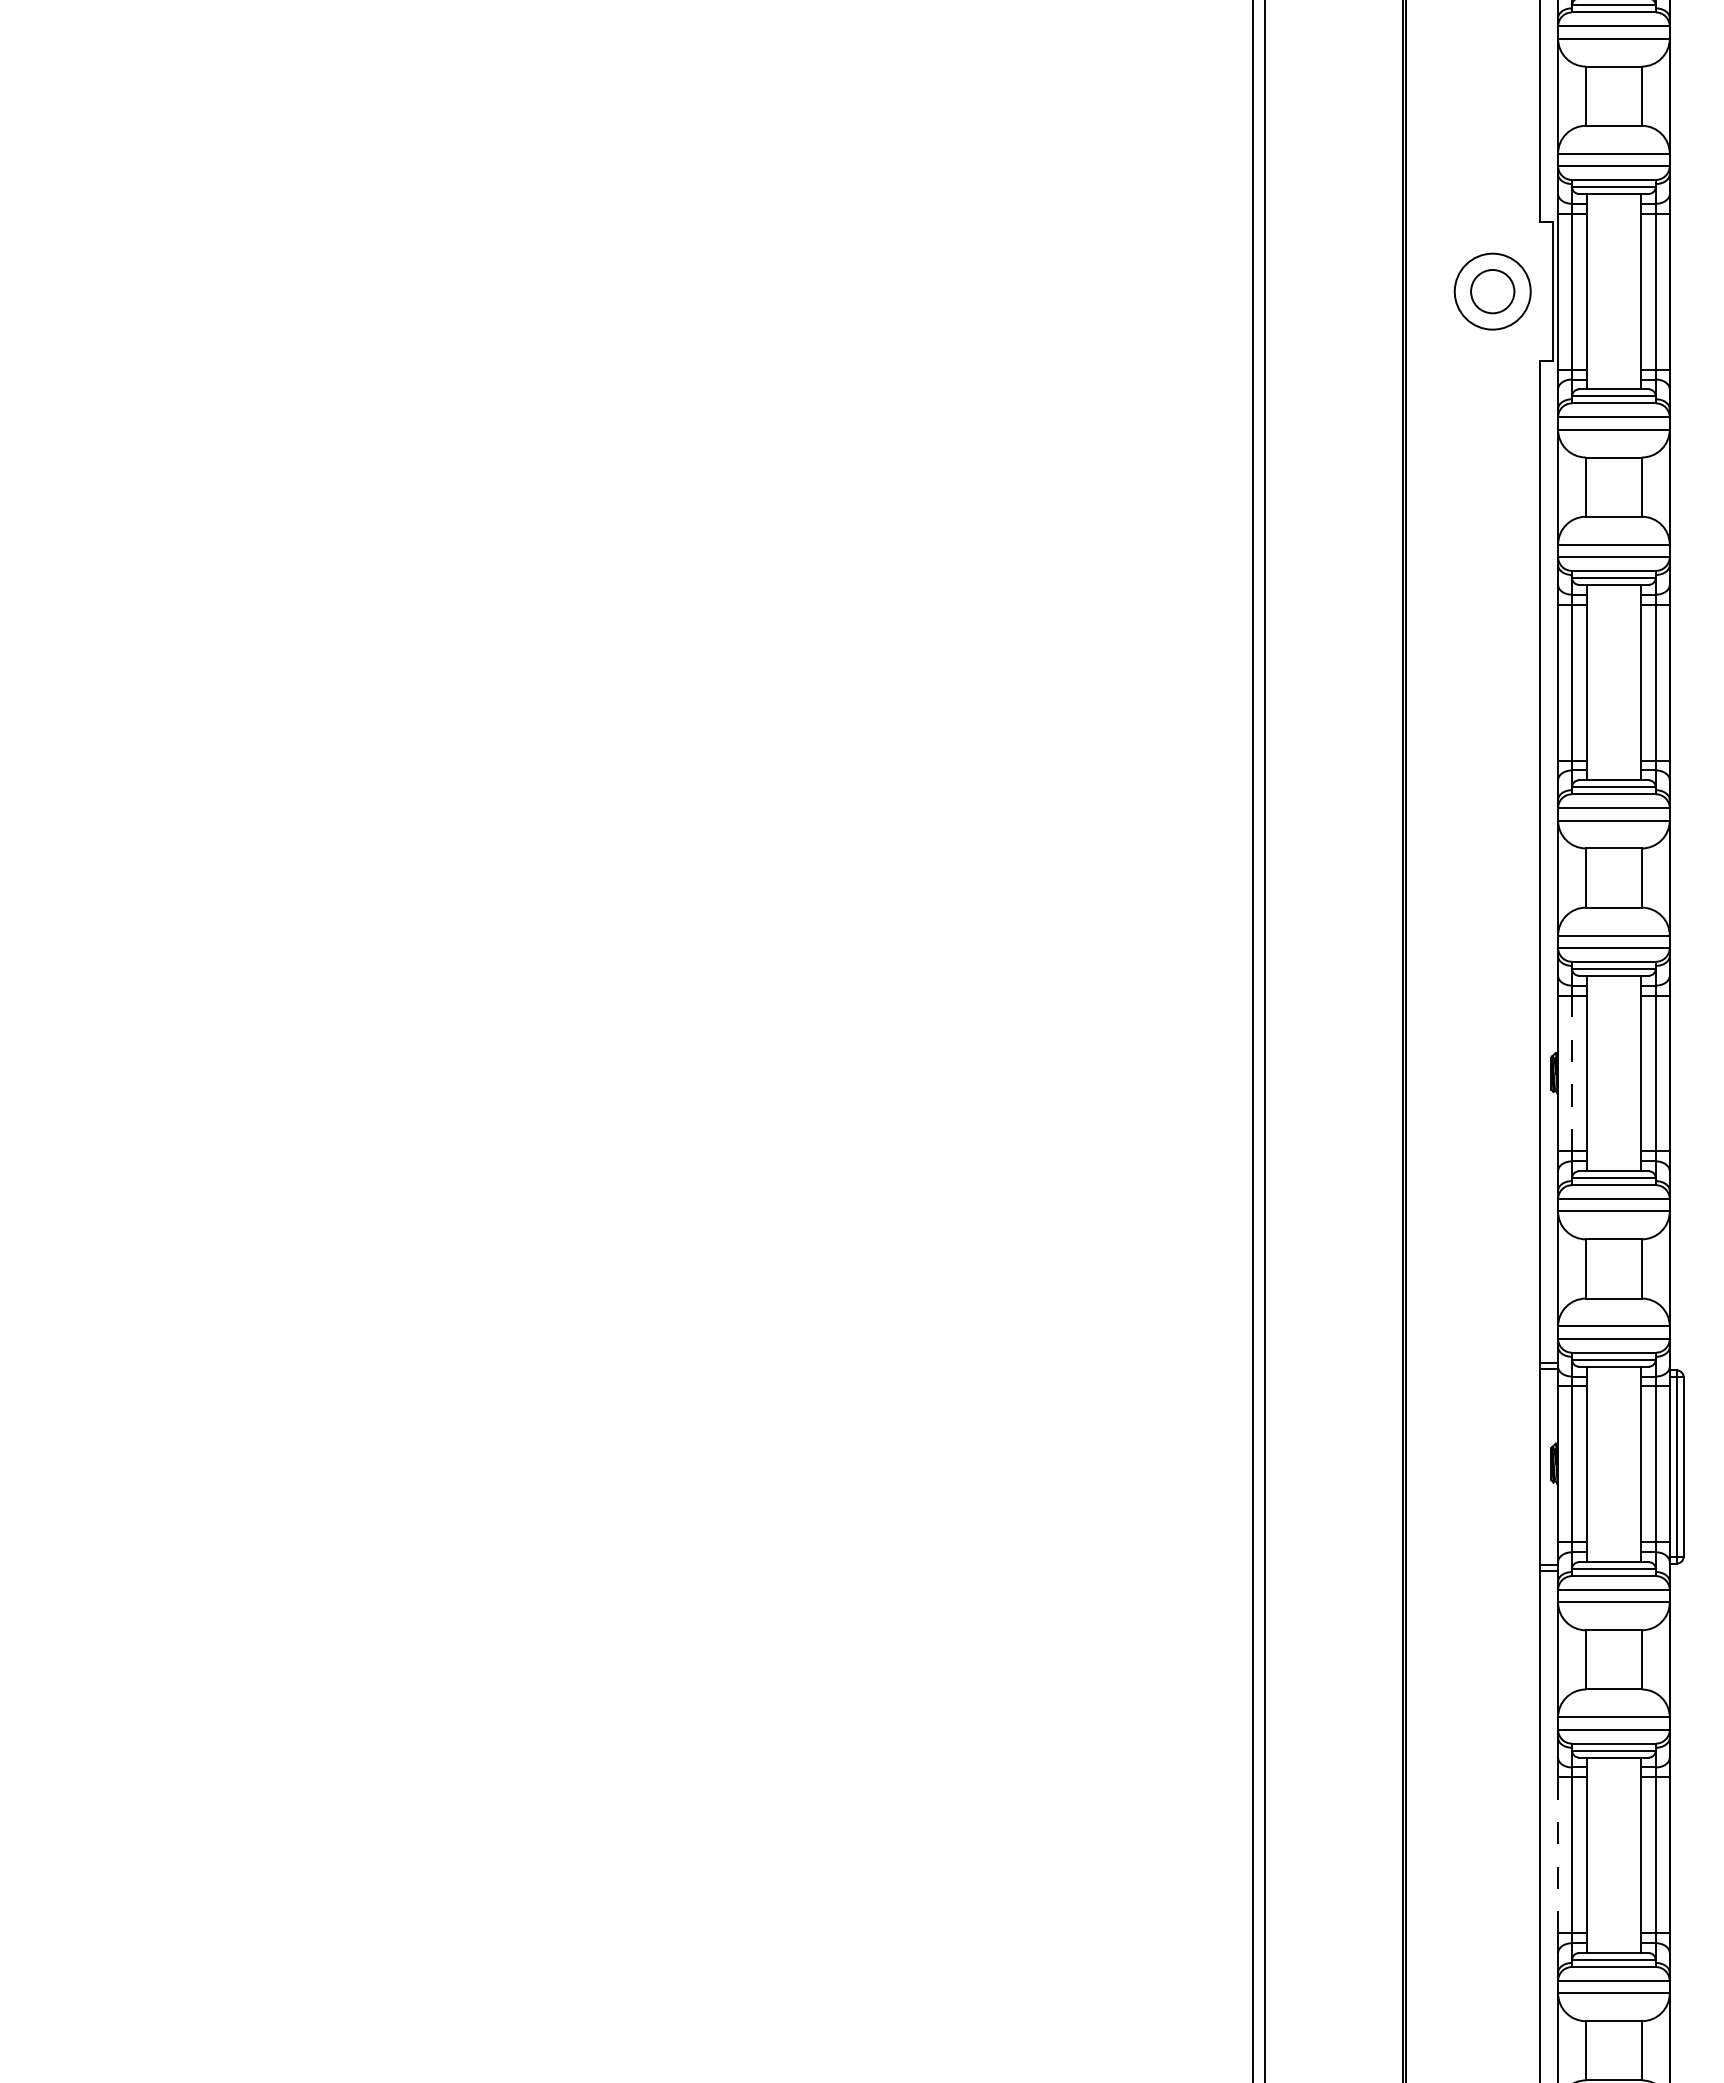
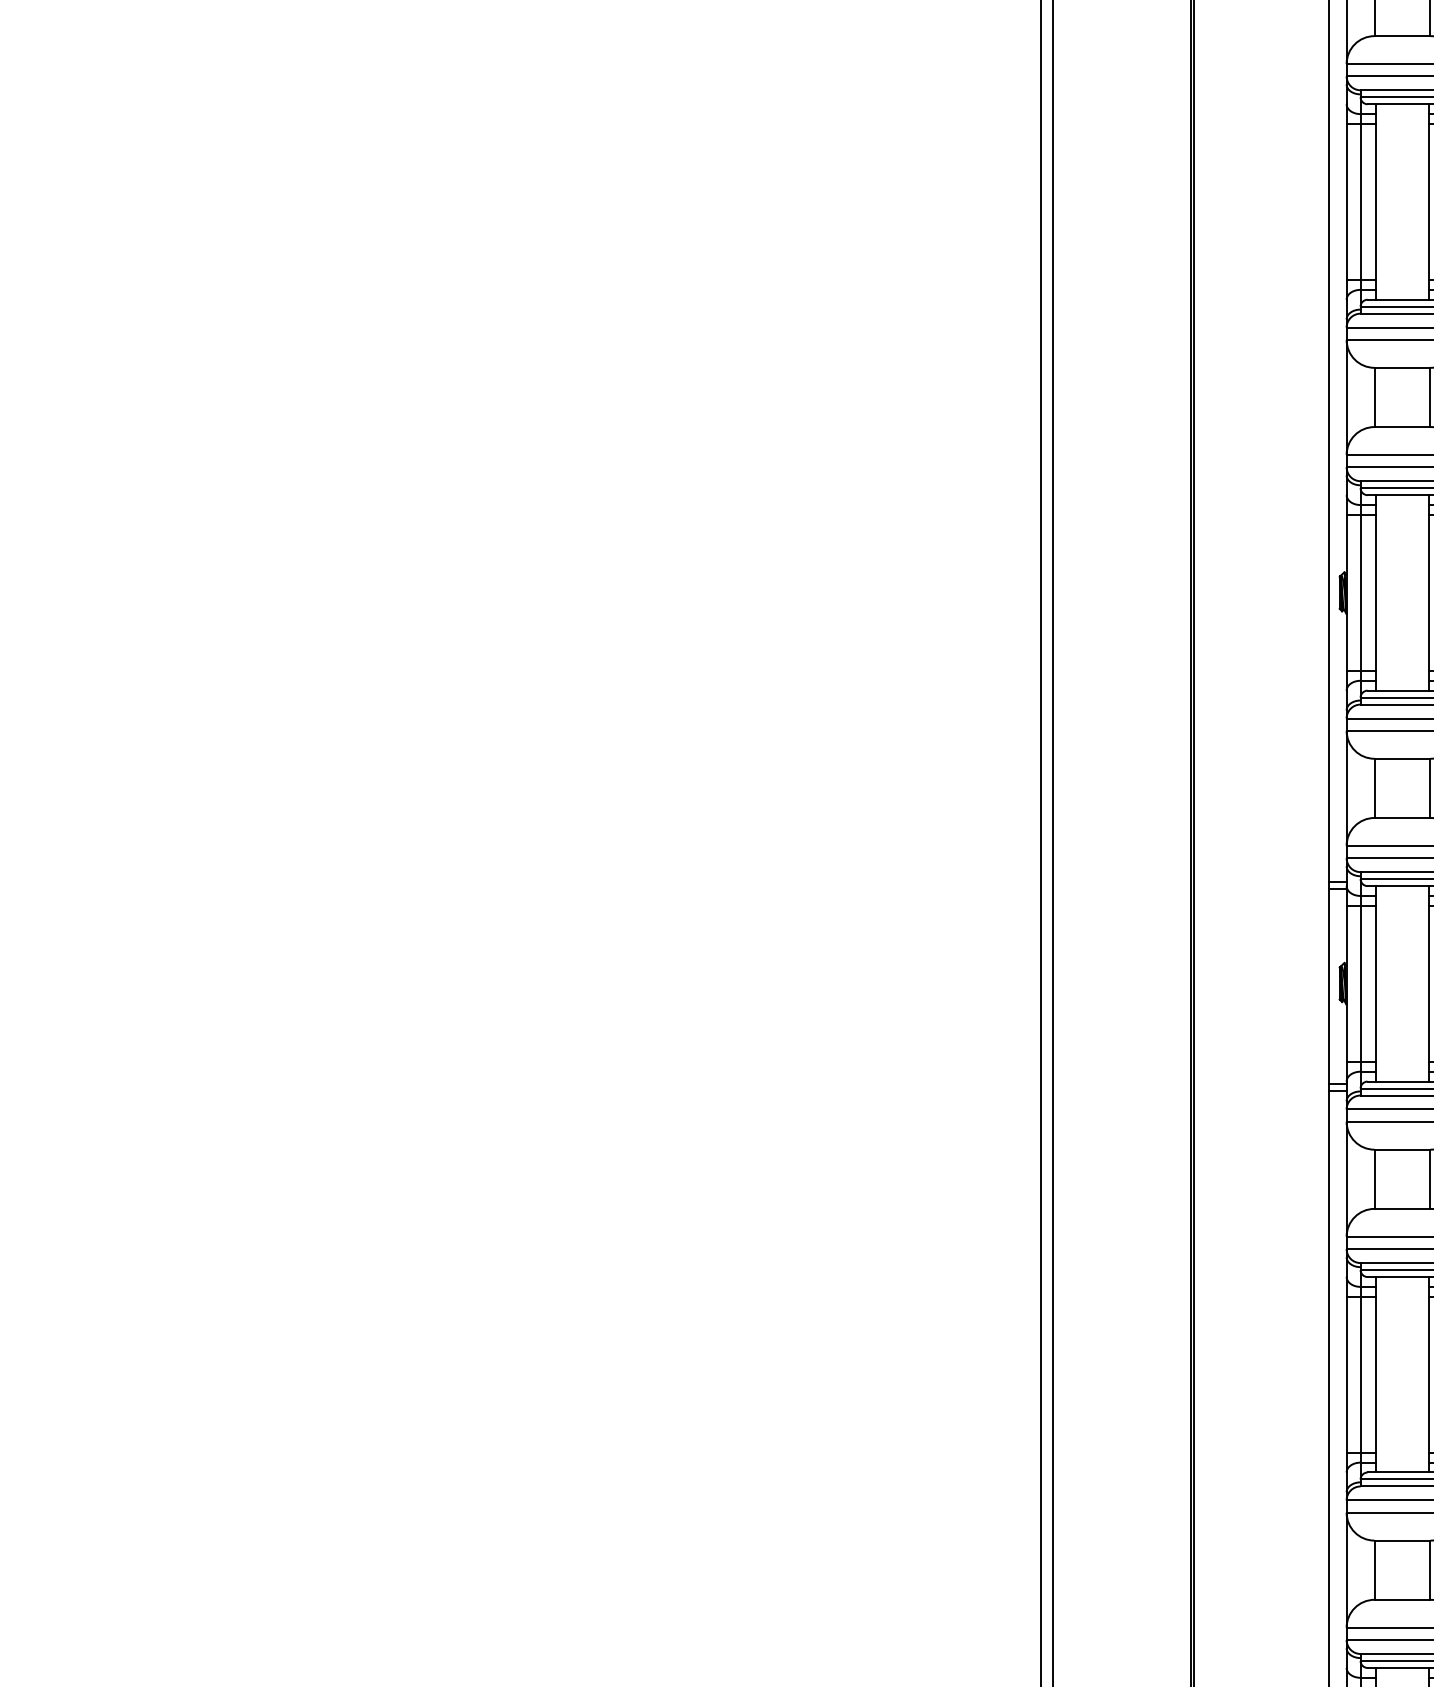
line: (1572, 1073) -> (1361, 592), dashed -> solid
line: (1558, 1855) -> (1347, 1374), dashed -> solid

